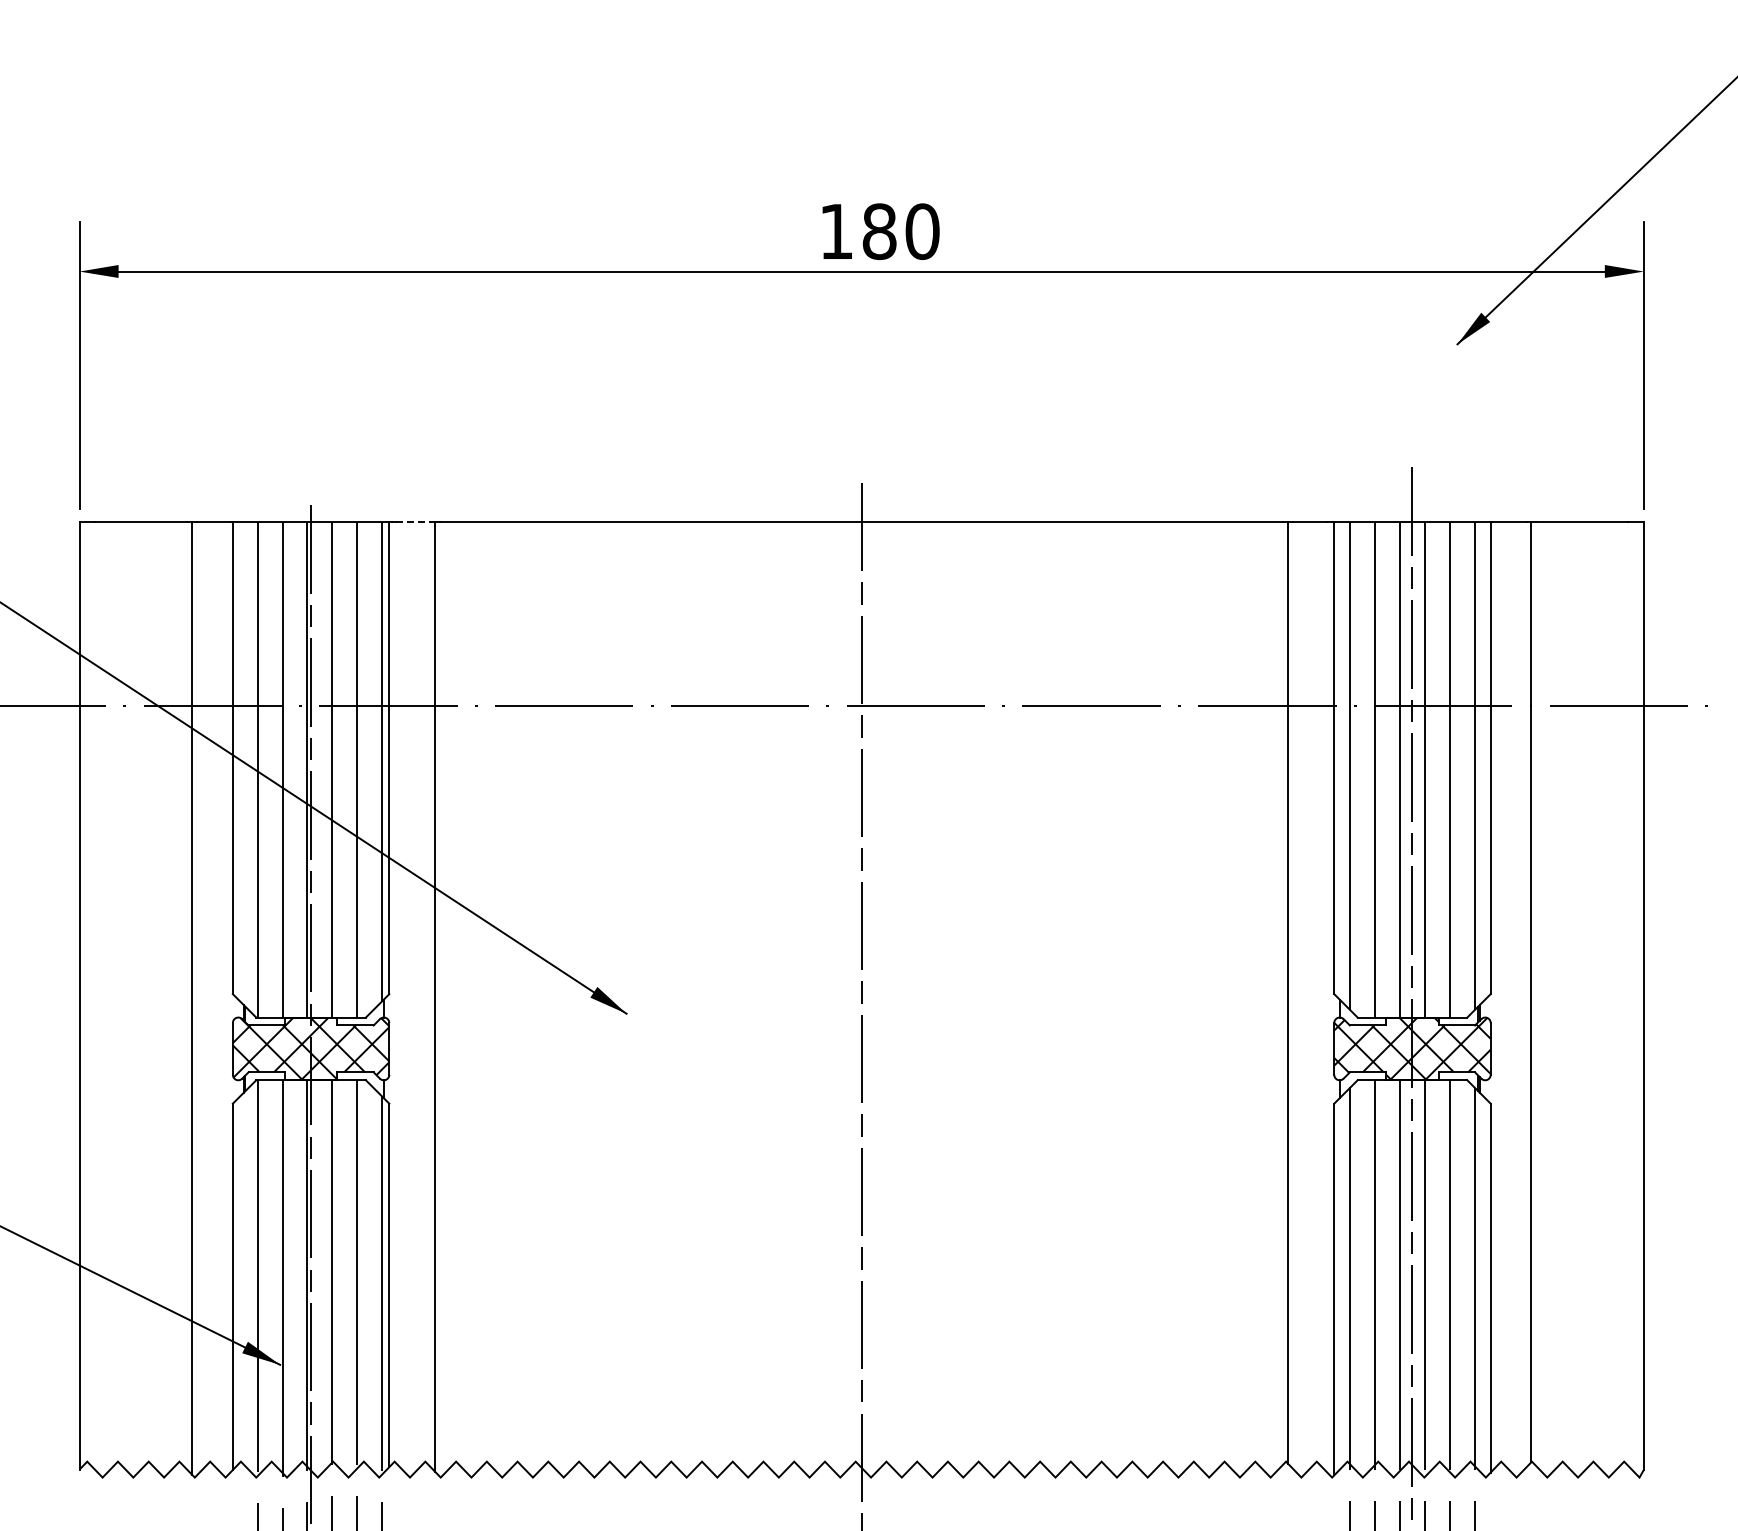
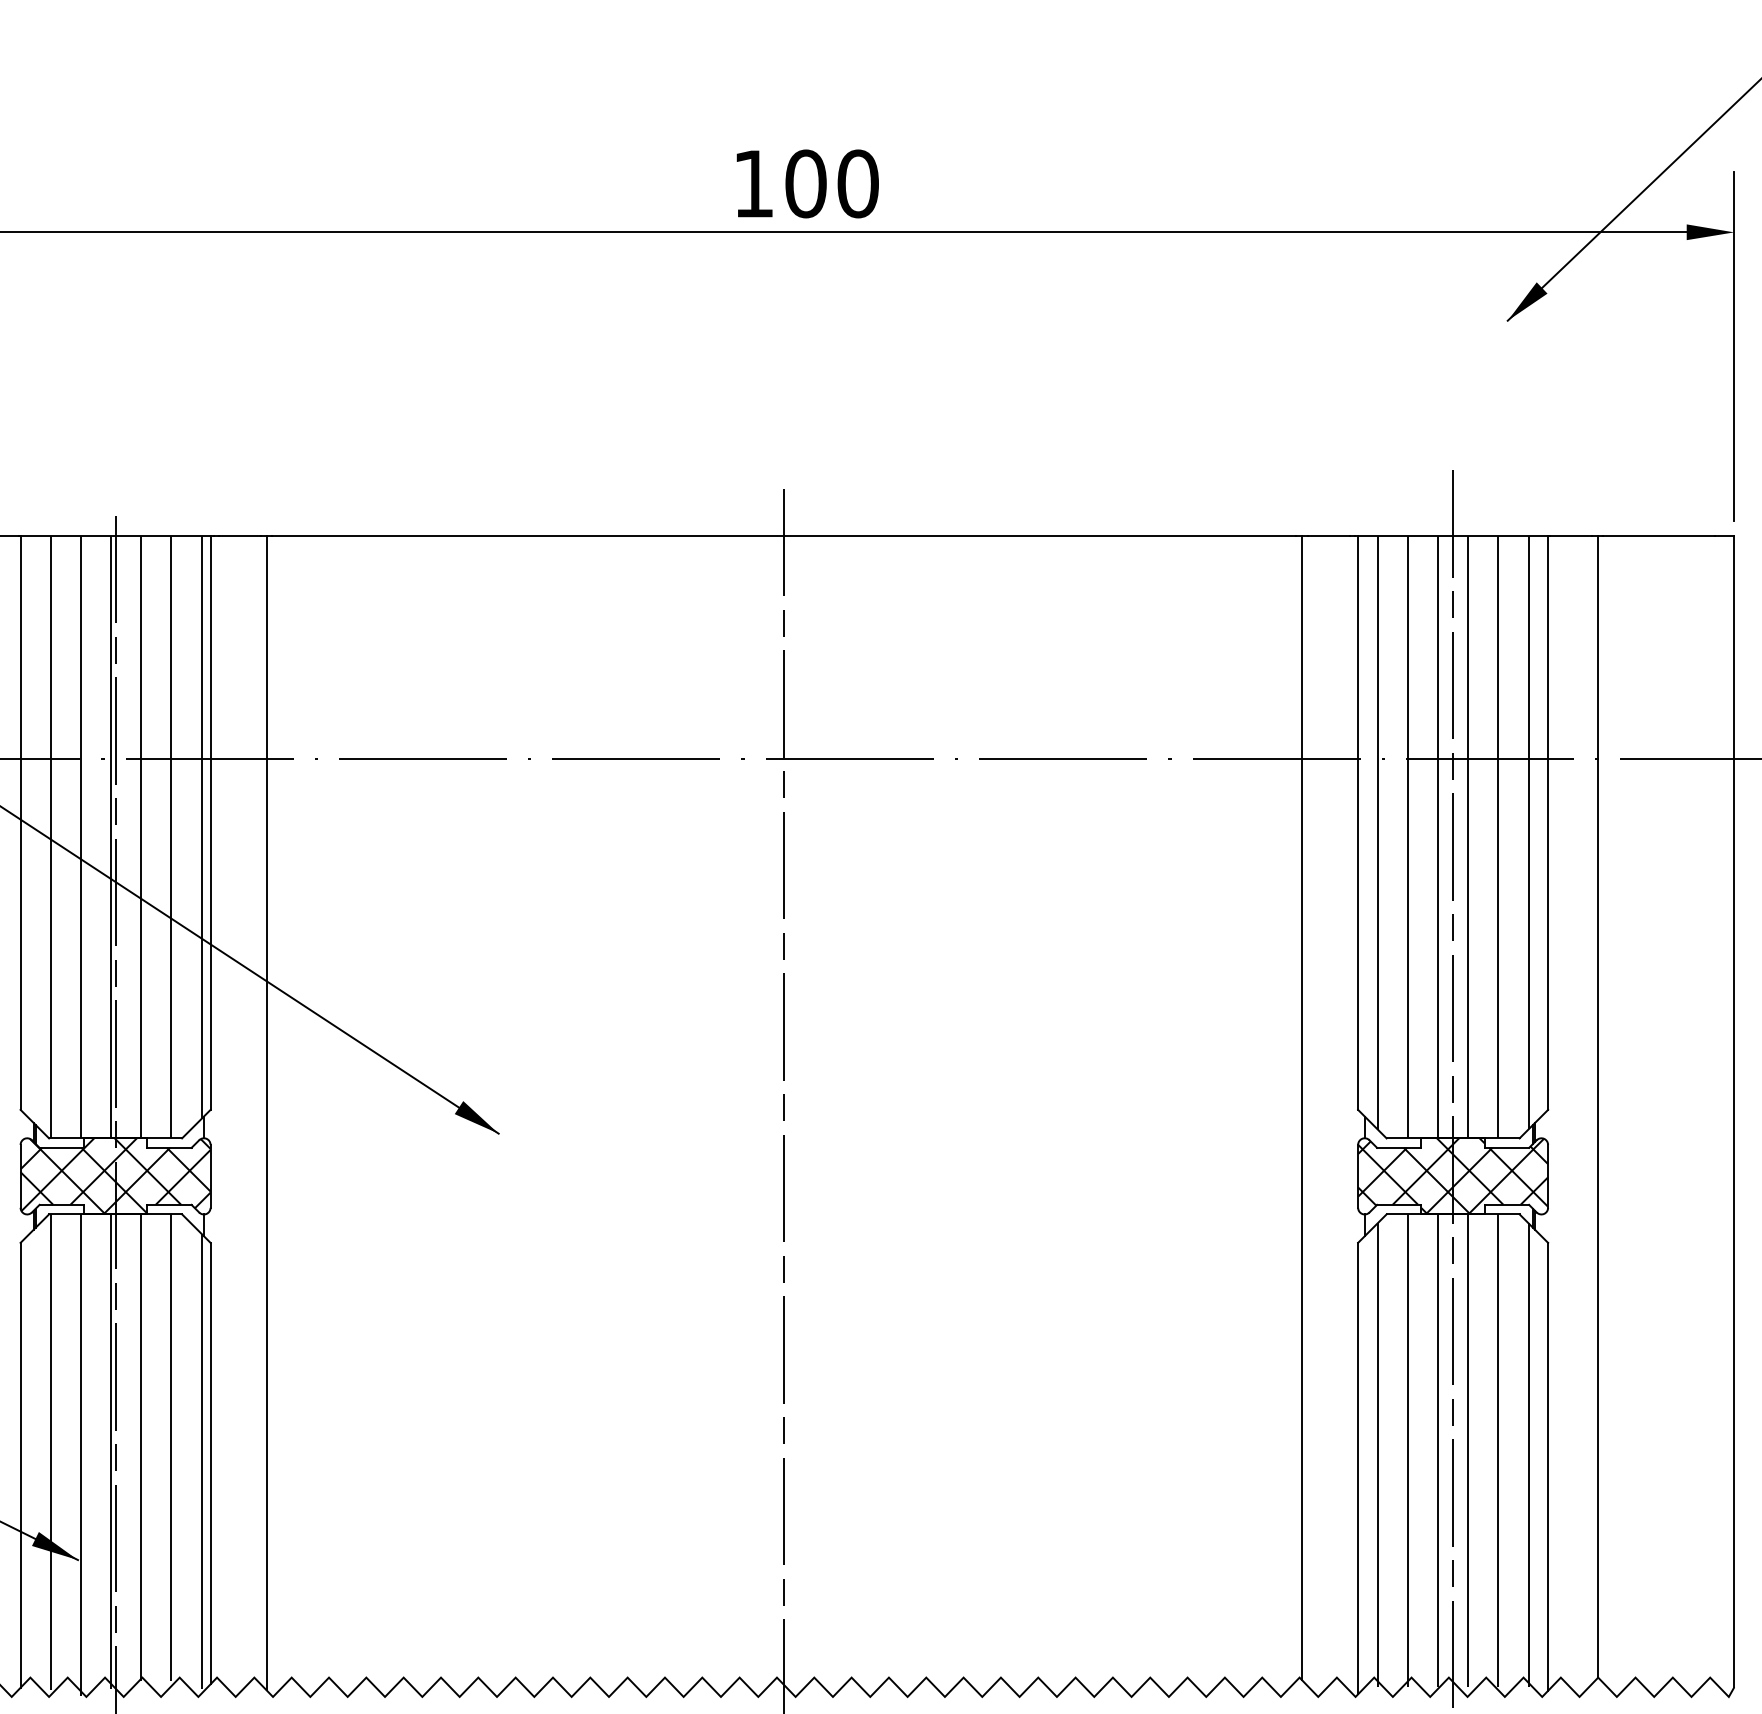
text: (879, 231) -> (805, 183), 180 -> 100
line: (414, 521) -> (241, 535), dashed -> solid

